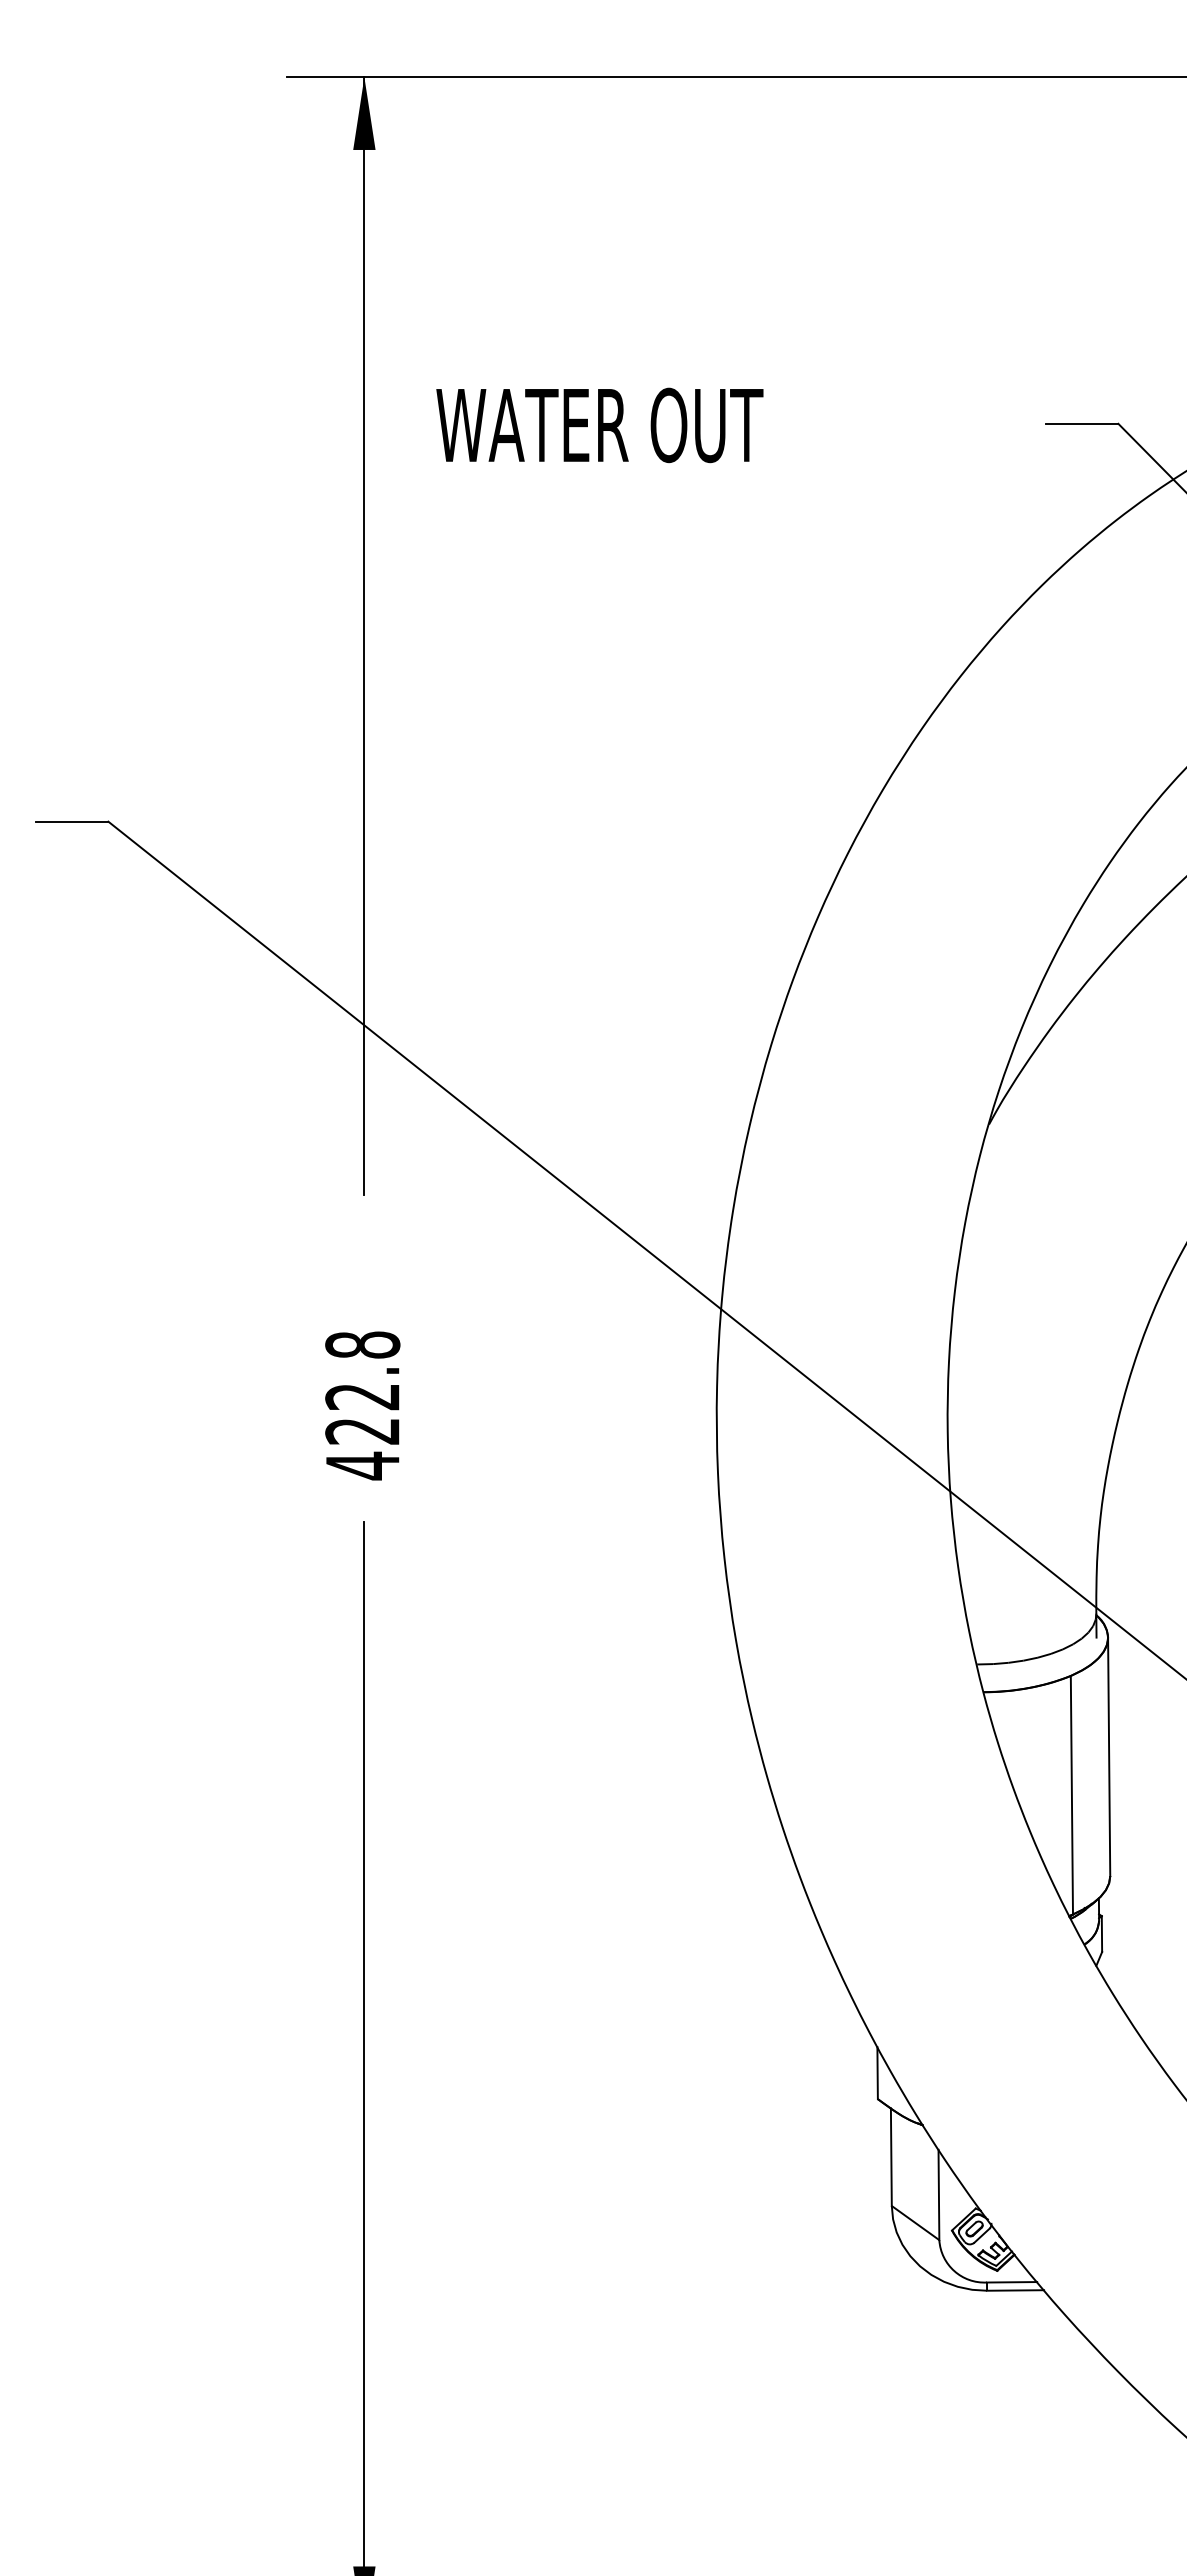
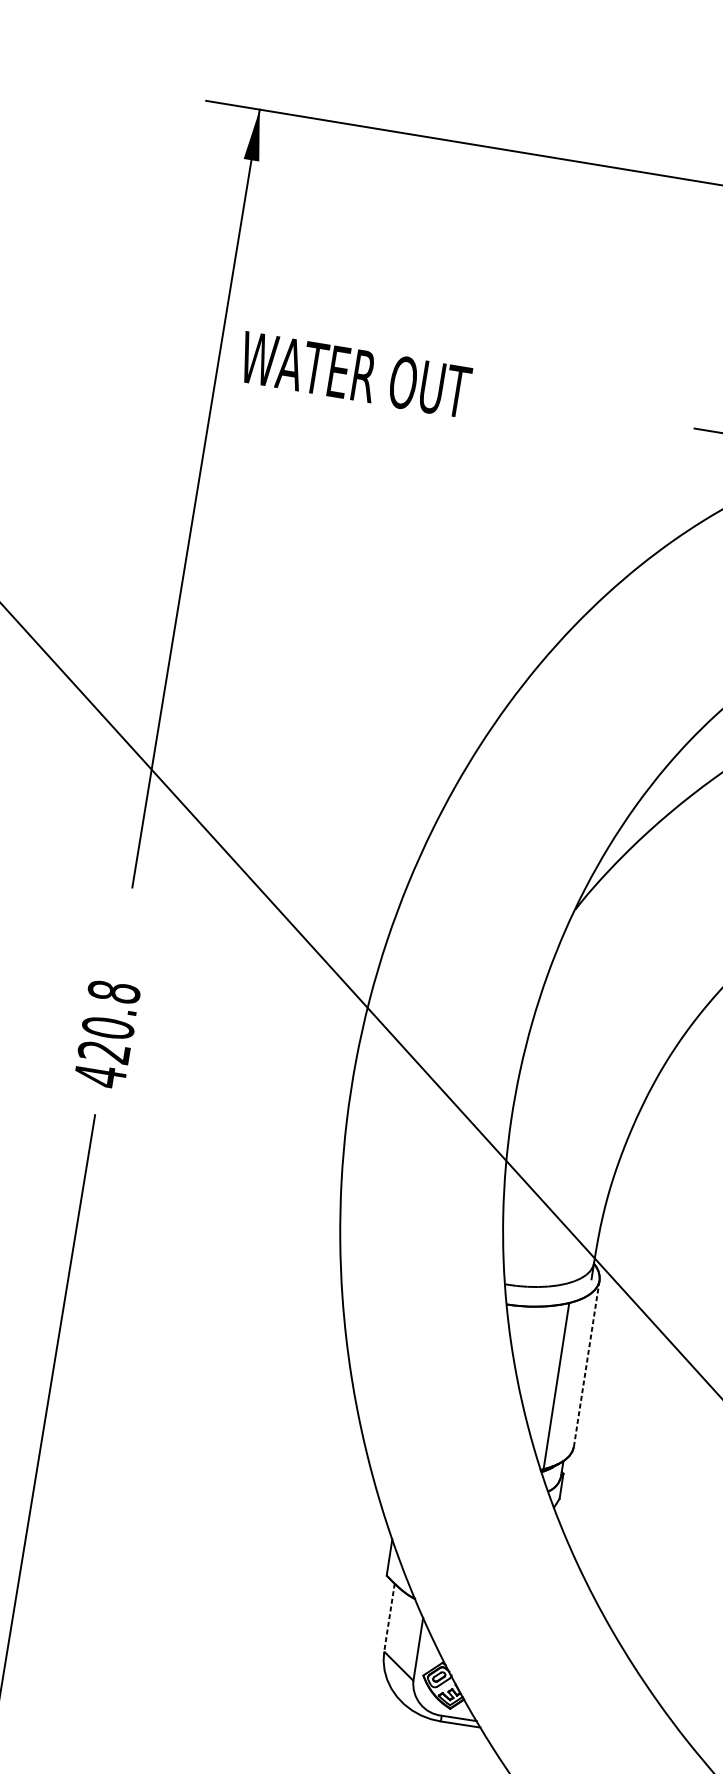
text: (599, 425) -> (355, 374), moved
text: (362, 1396) -> (108, 1027), 422.8 -> 420.8
line: (1109, 1756) -> (587, 1363), solid -> dashed
line: (891, 2157) -> (389, 1617), solid -> dashed

